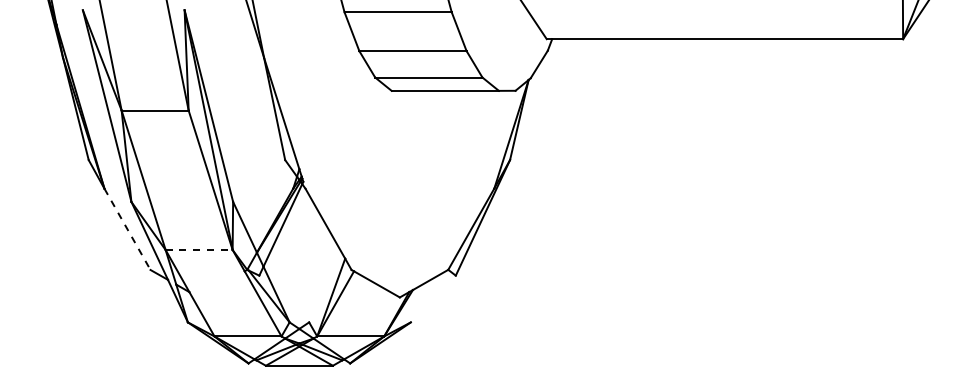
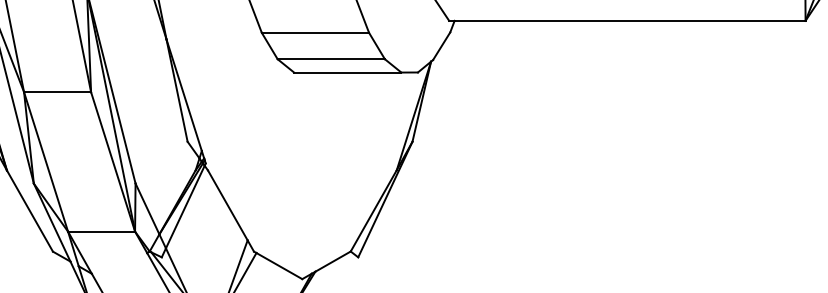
line: (127, 229) -> (29, 211), dashed -> solid
line: (199, 249) -> (101, 231), dashed -> solid

